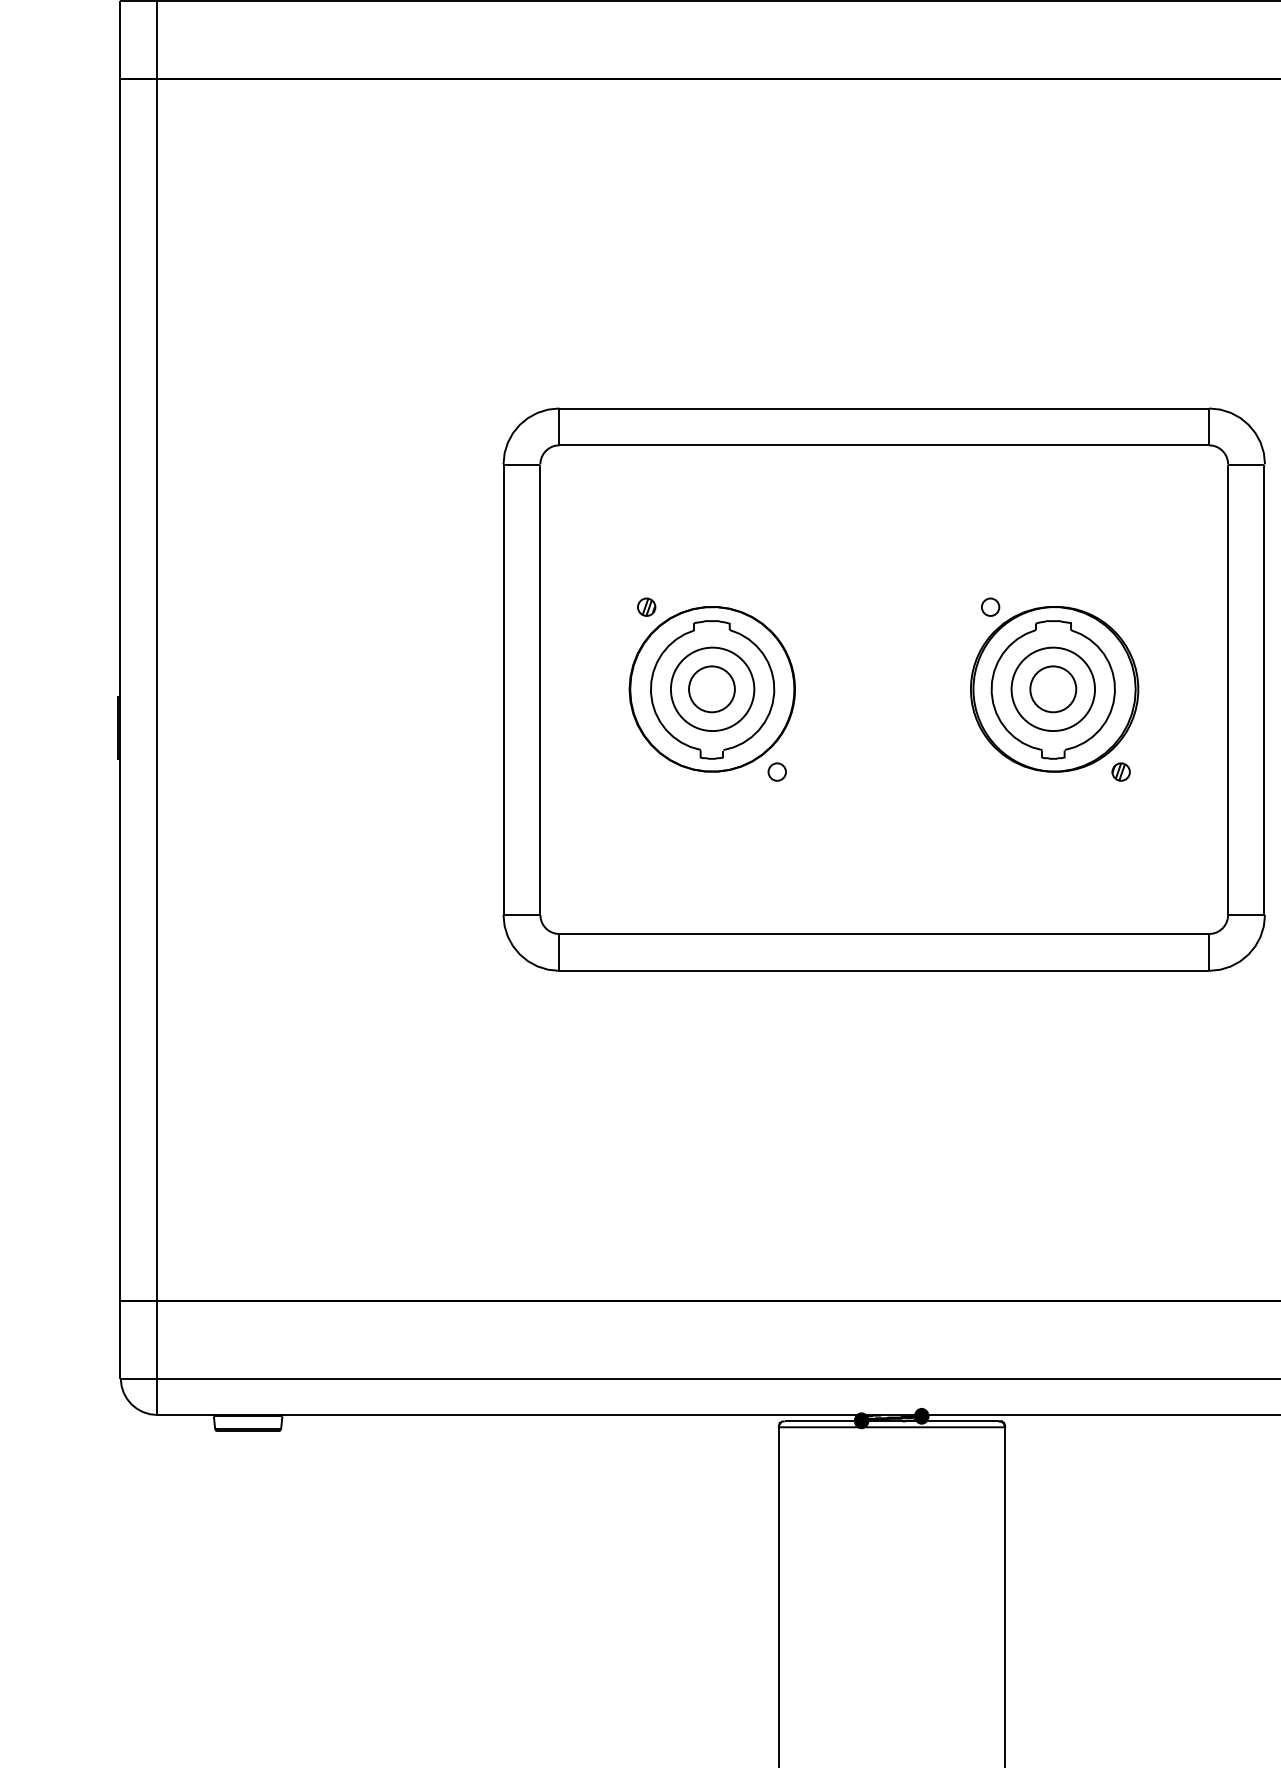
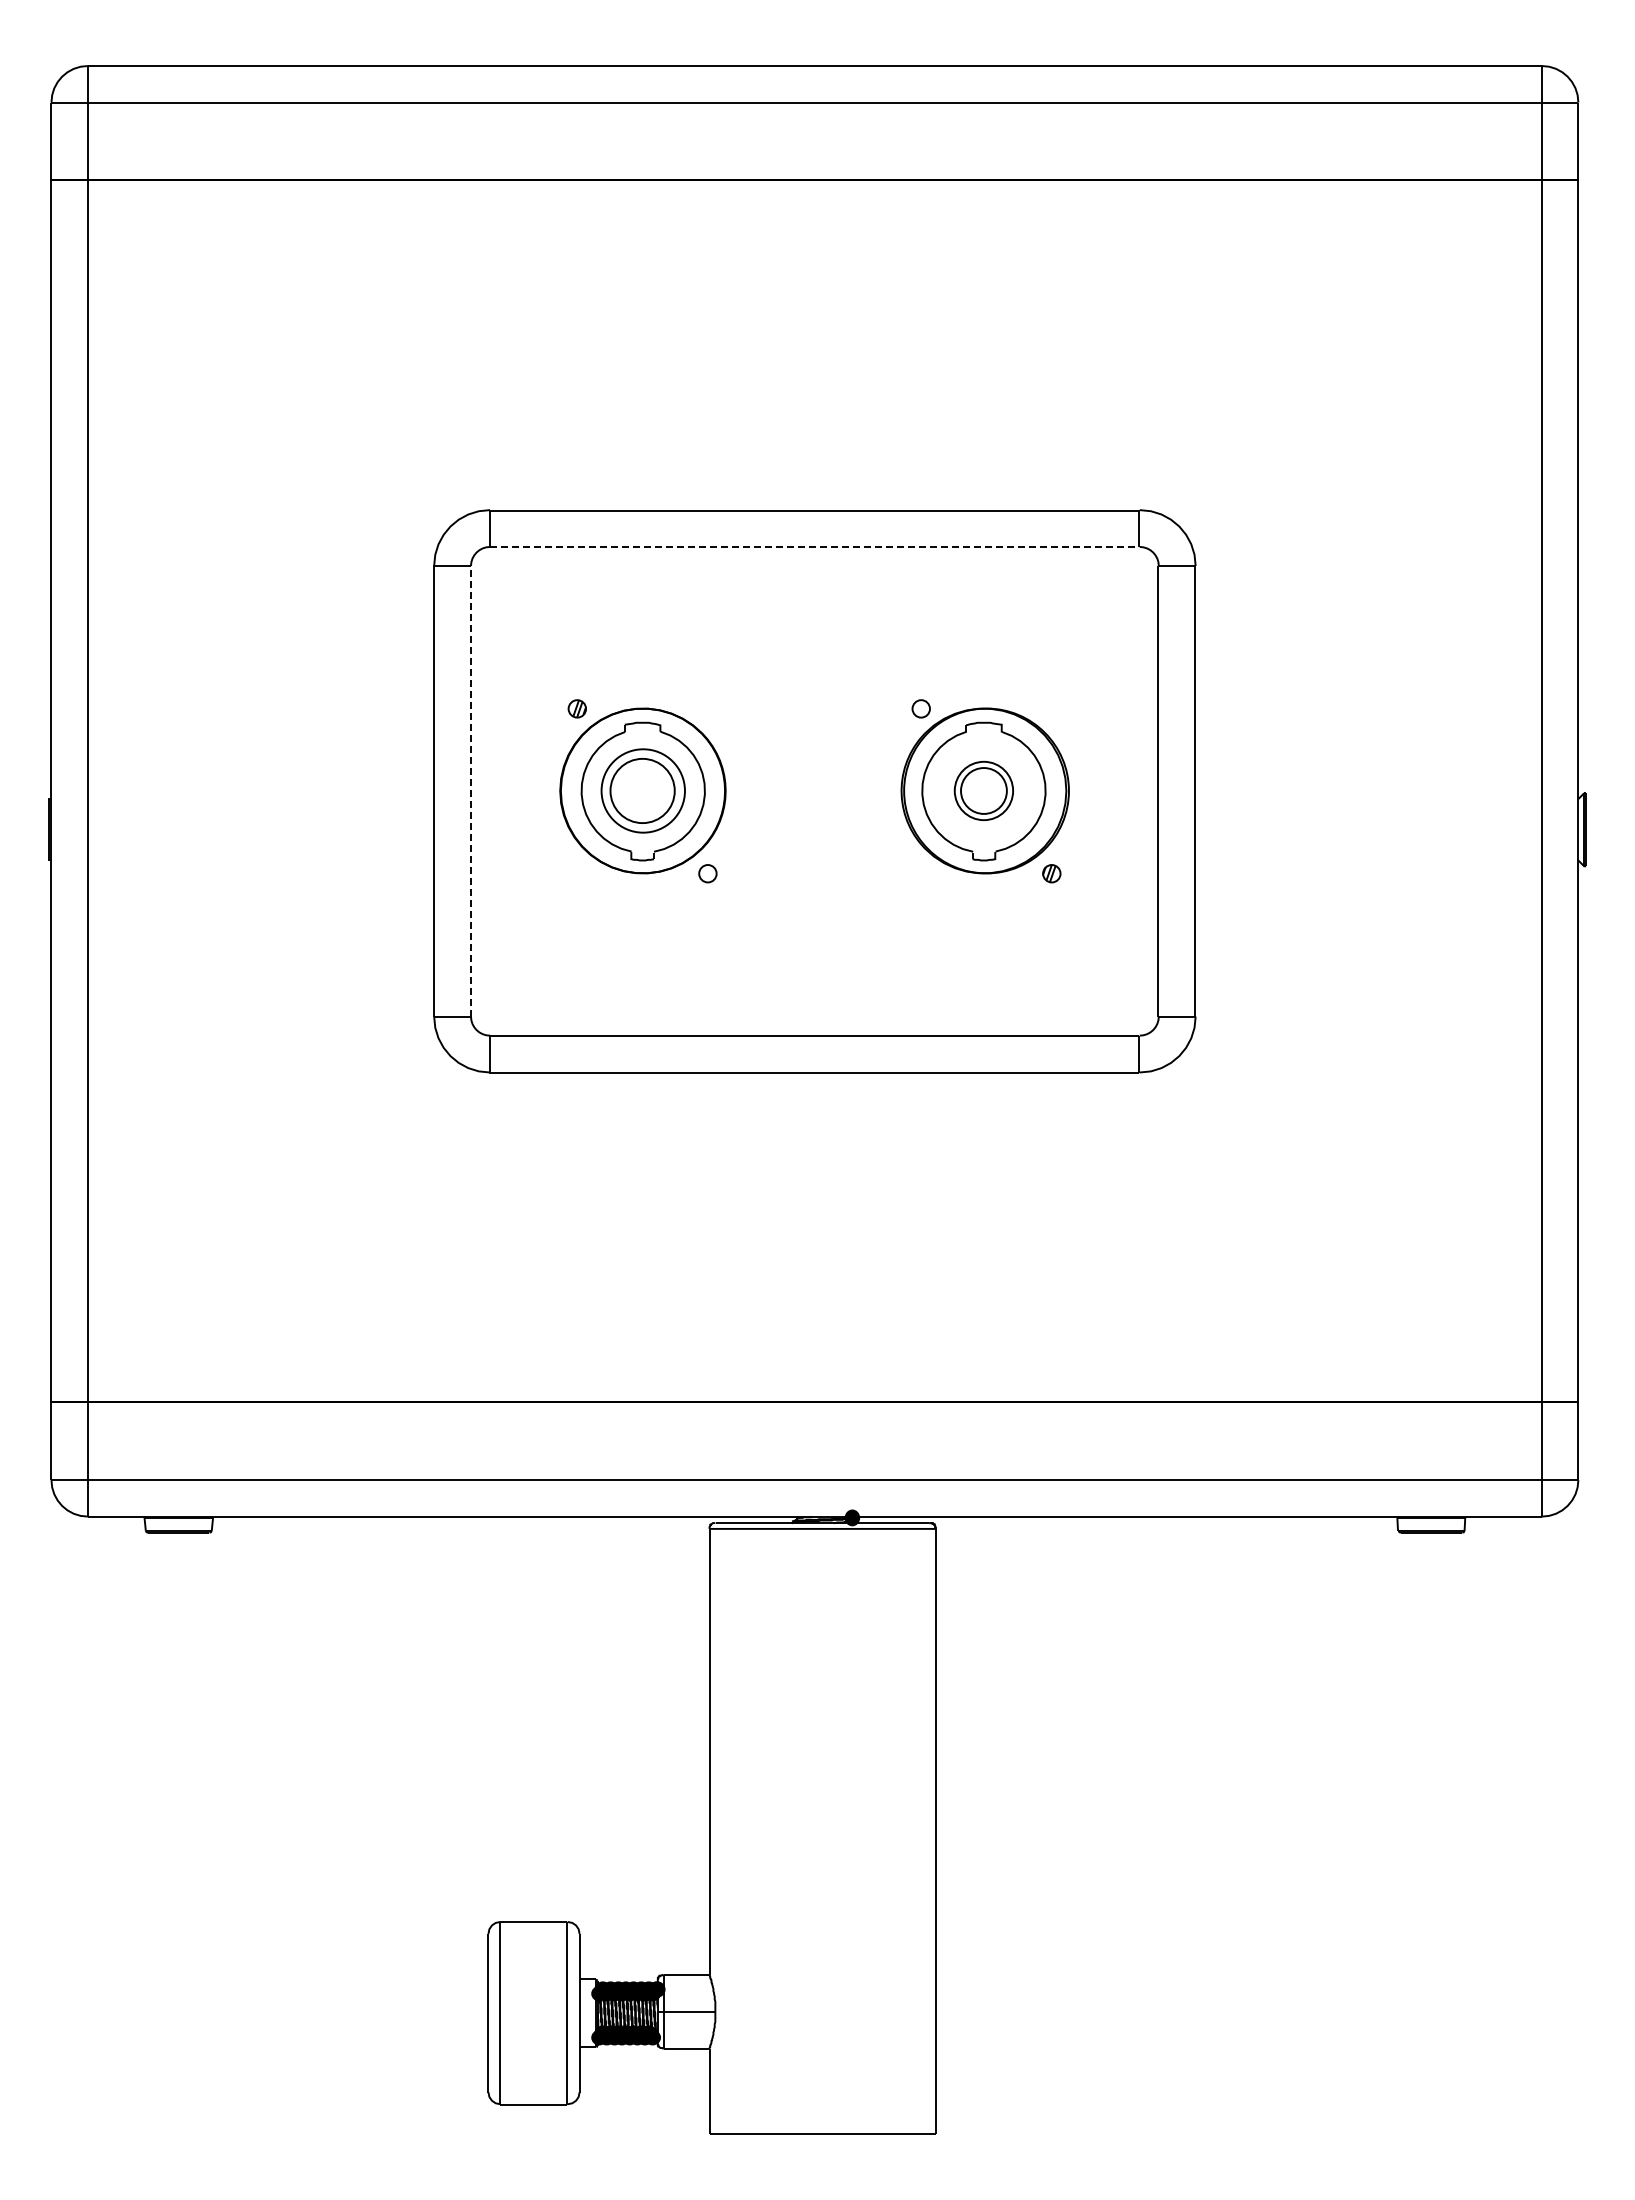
line: (883, 444) -> (814, 546), solid -> dashed
circle: (711, 688) -> (642, 790), size x1.4
circle: (1052, 688) -> (983, 790), size x0.7
line: (540, 689) -> (471, 791), solid -> dashed
fill: (861, 1420) -> (792, 1522), removed

